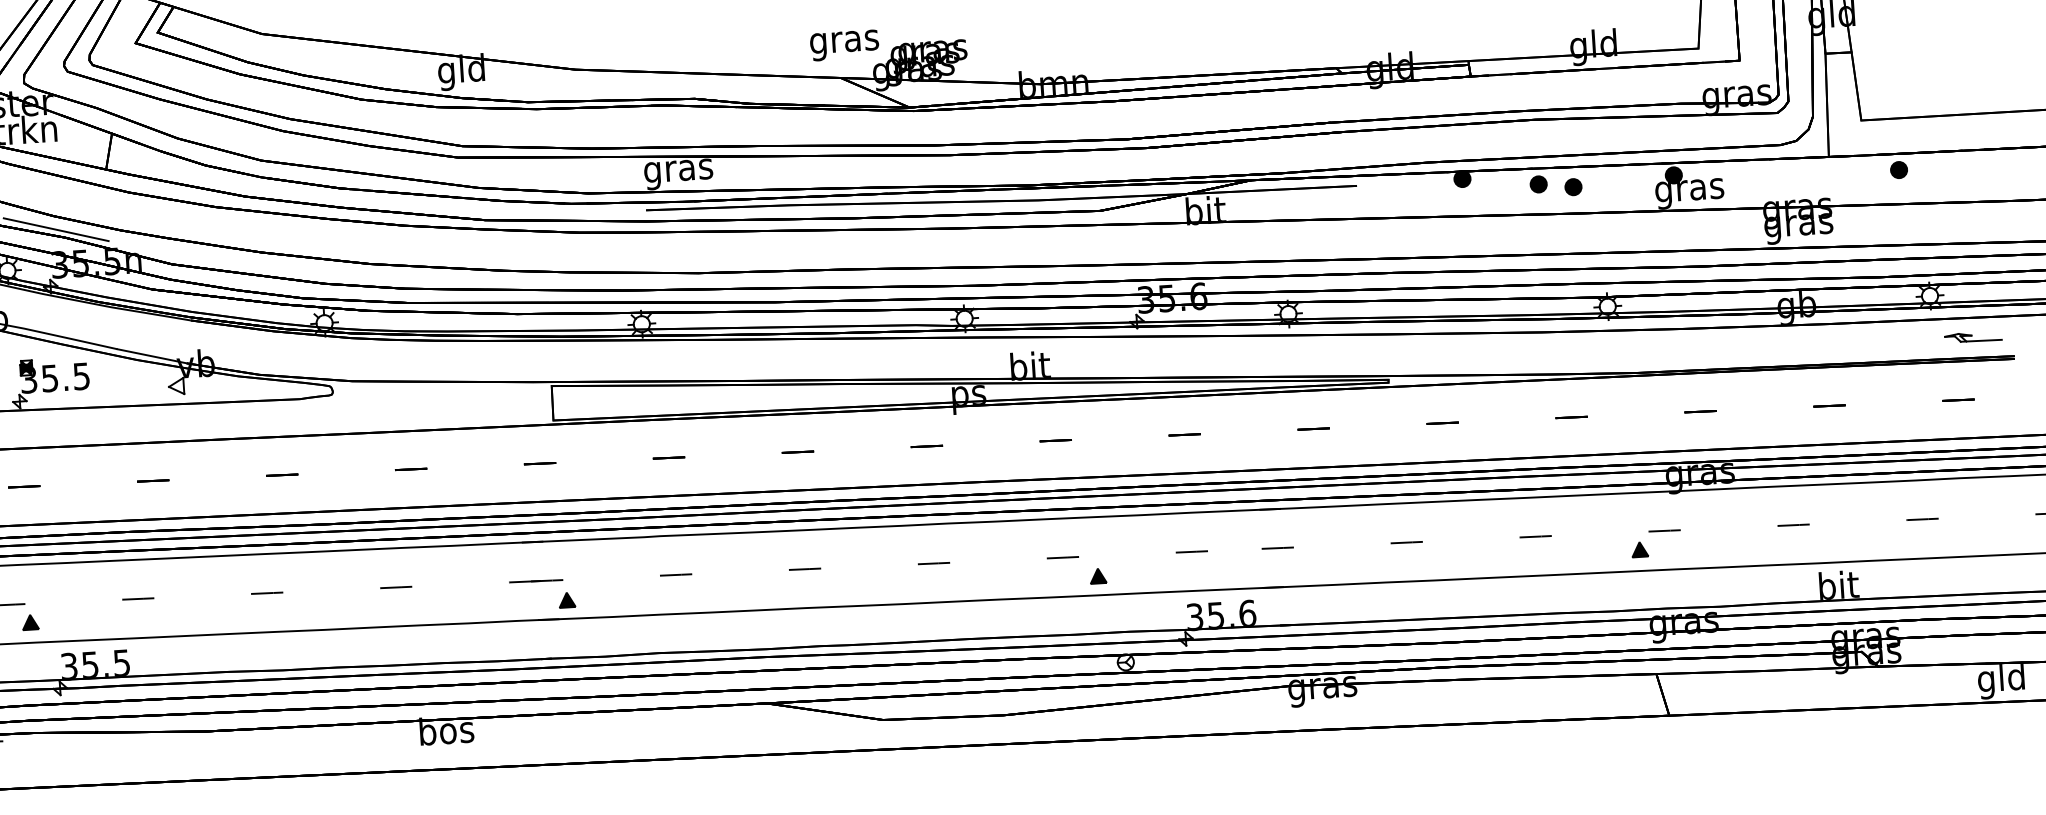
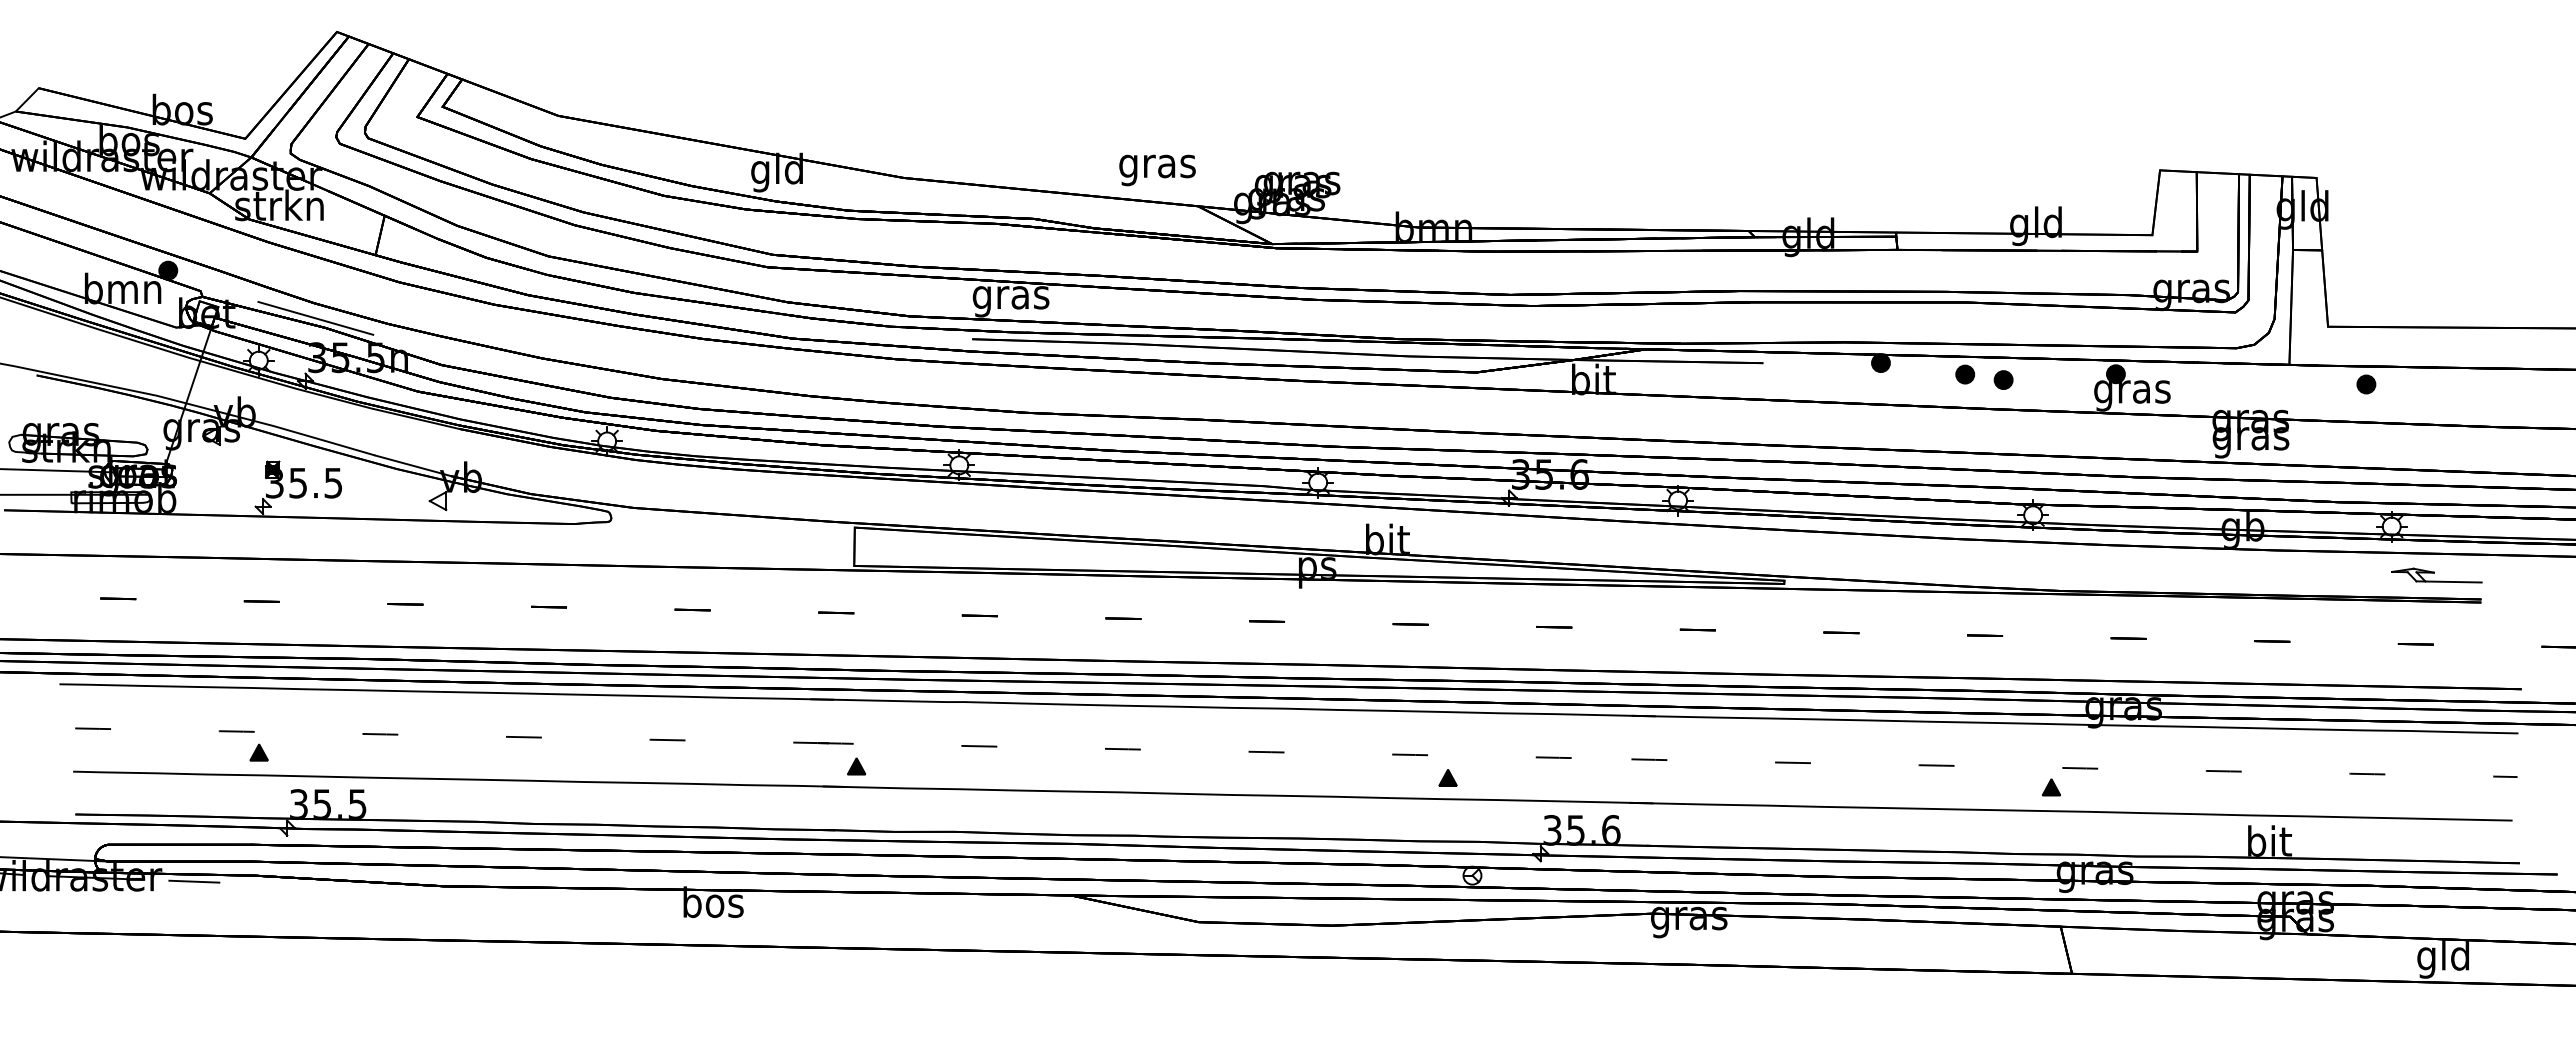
text: (844, 45) -> (1157, 170), moved
part: (1973, 337) -> (2436, 575), size x1.43

